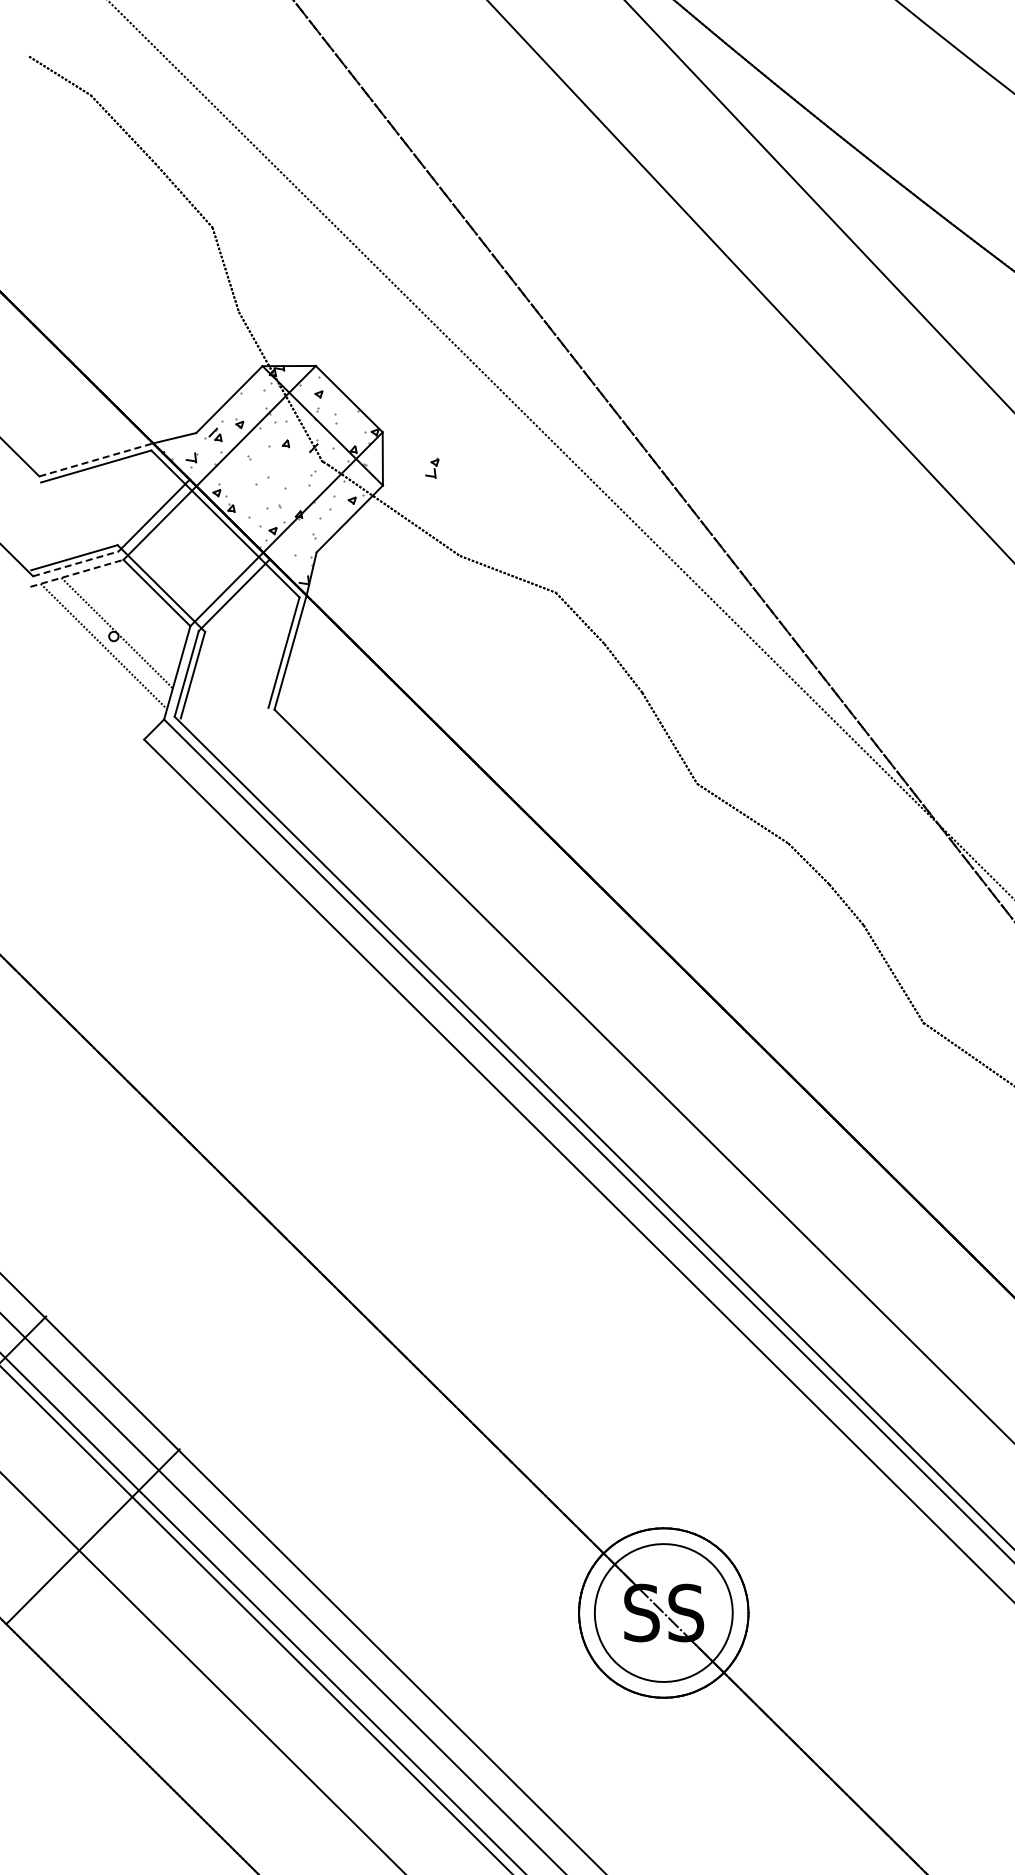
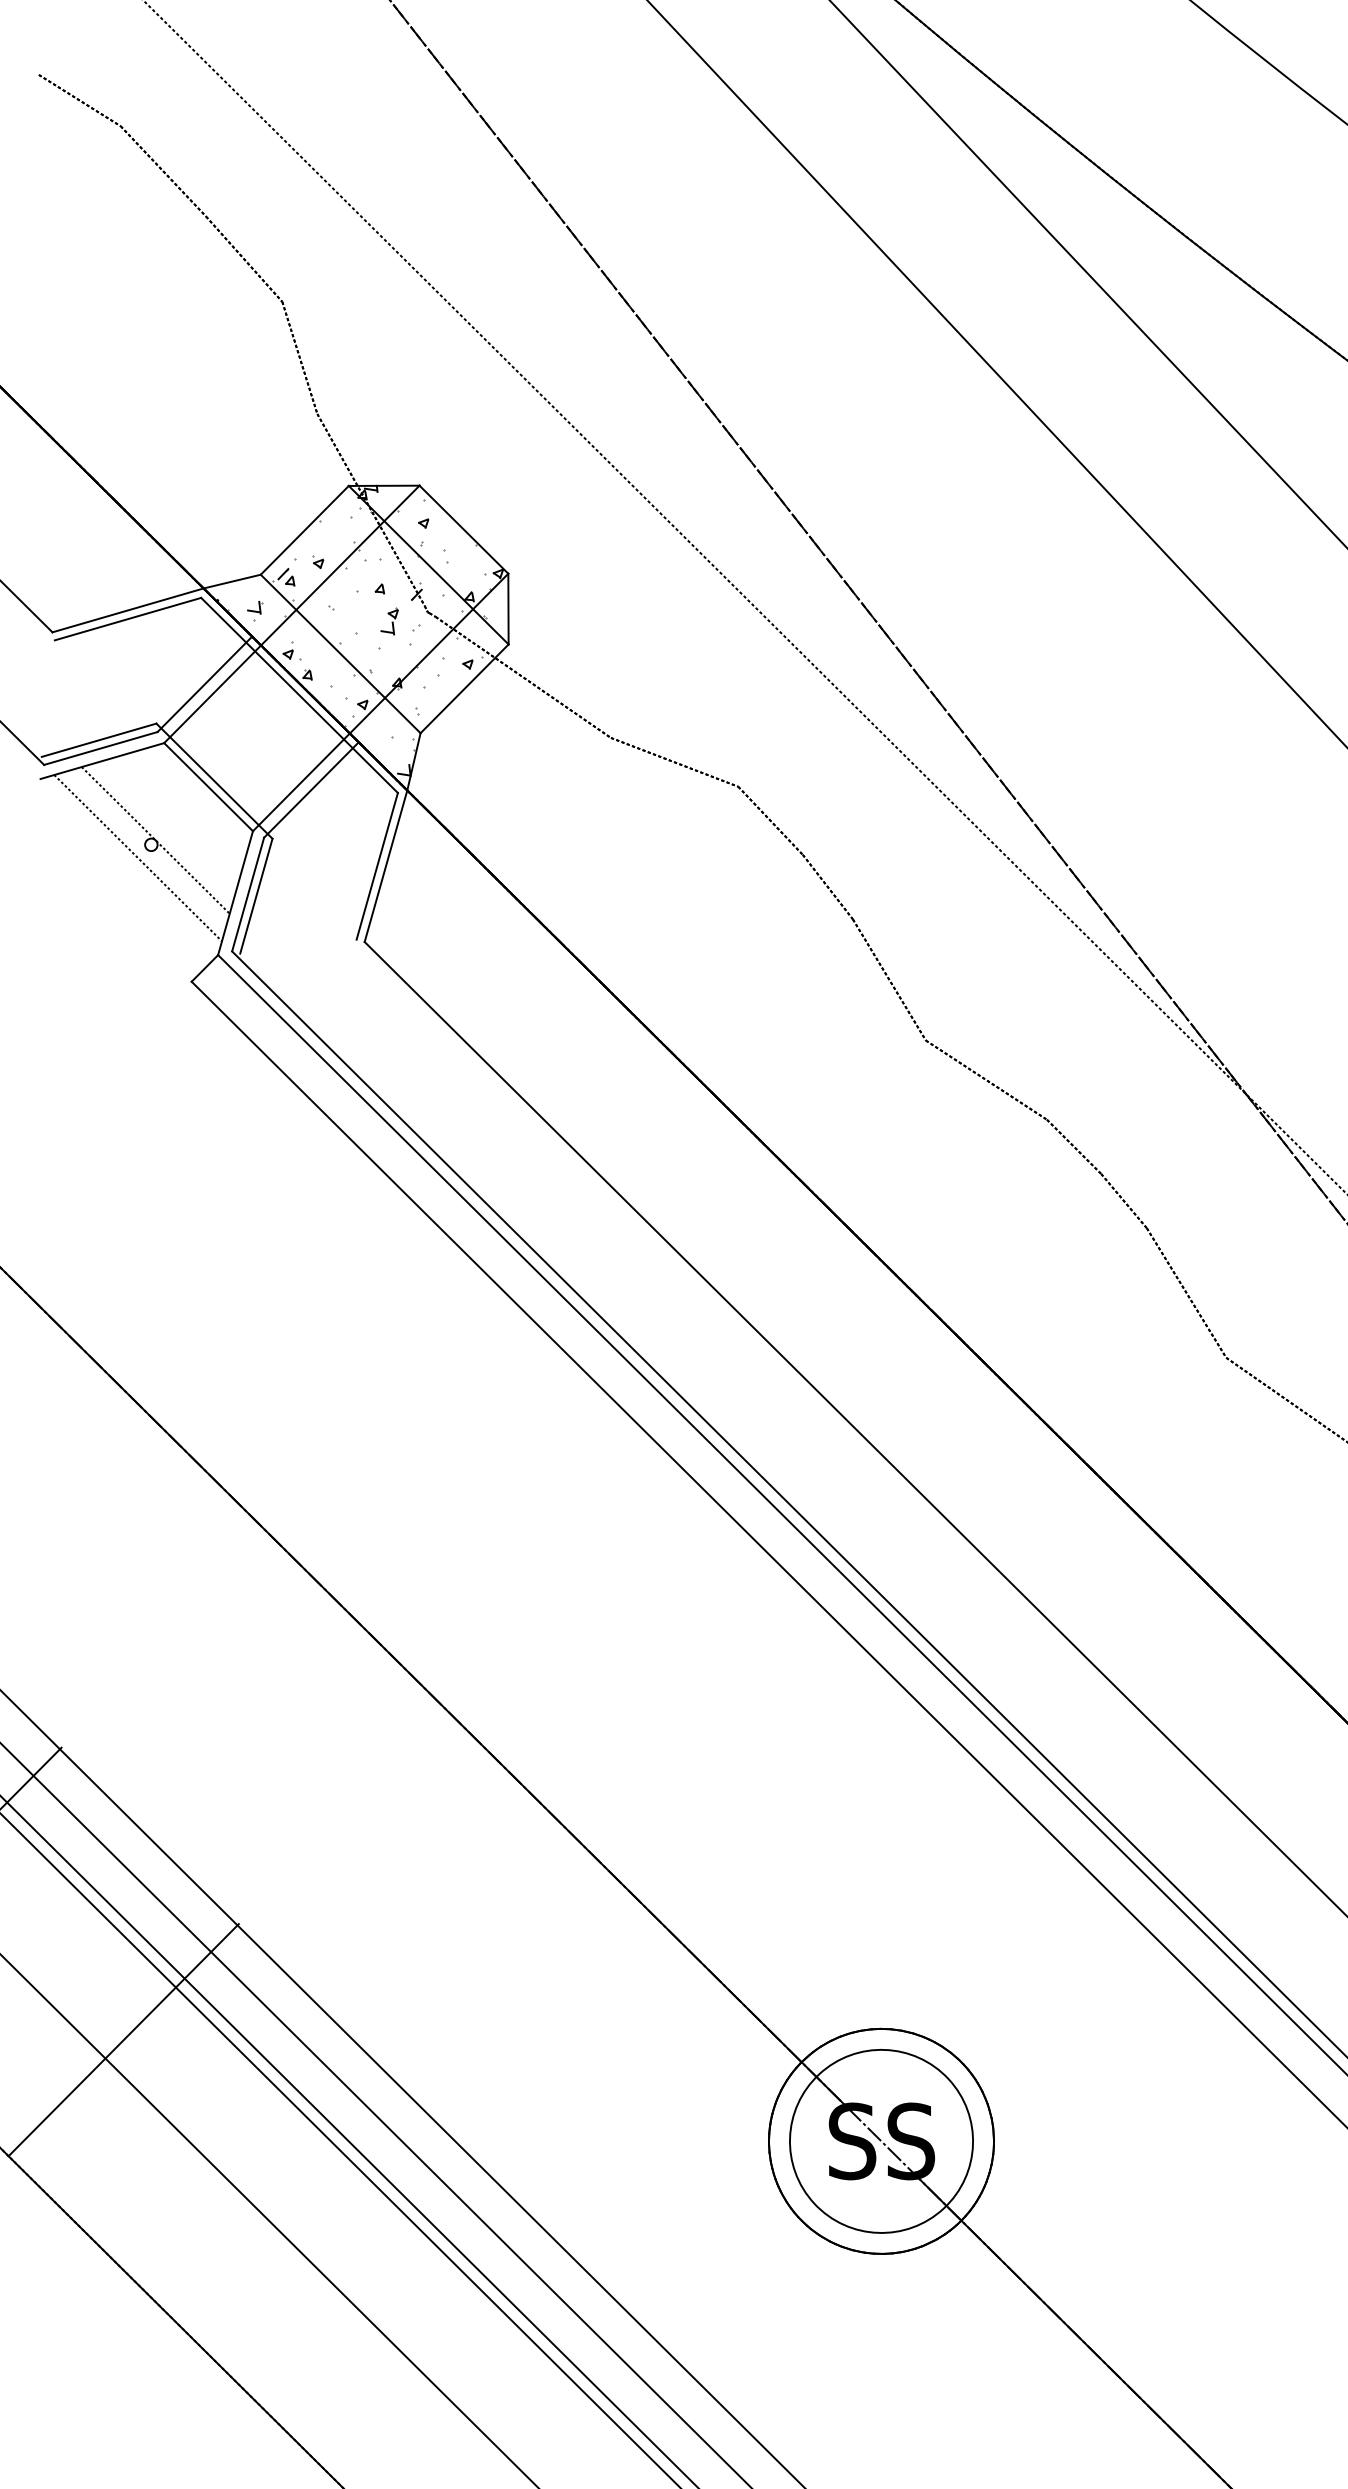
line: (96, 459) -> (128, 609), dashed -> solid
part: (432, 467) -> (389, 620), moved
line: (256, 492) -> (340, 653), added
line: (76, 563) -> (101, 747), dashed -> solid
line: (77, 573) -> (103, 761), dashed -> solid

